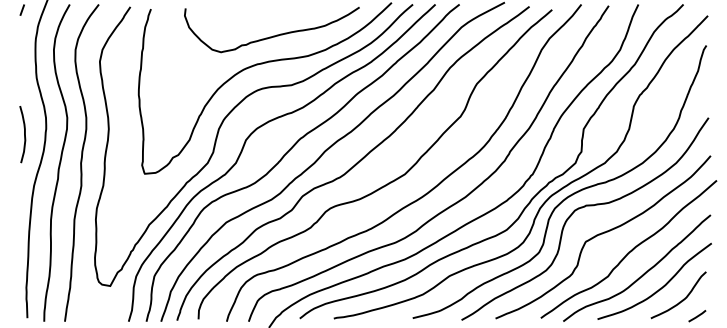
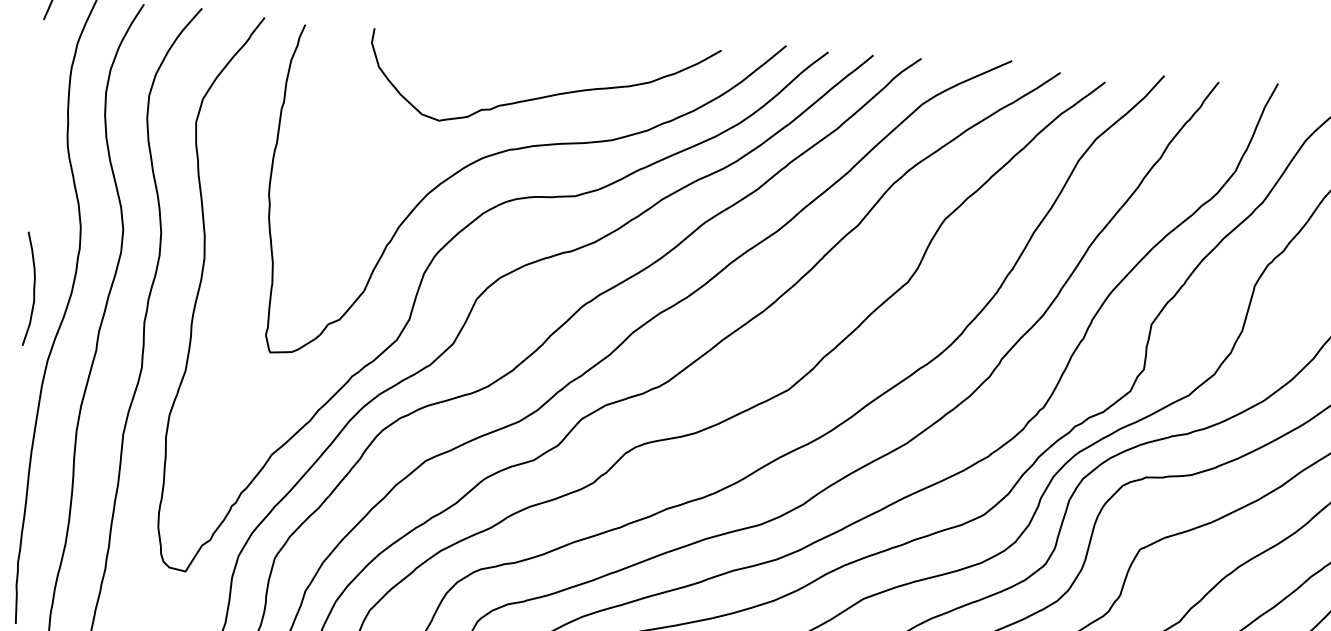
curve: (24, 134) -> (33, 289), moved

